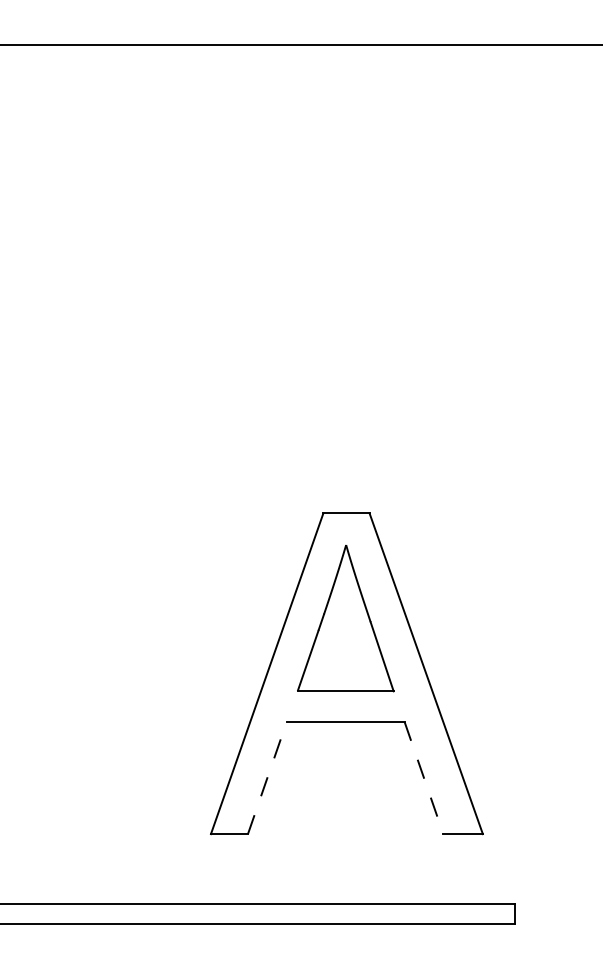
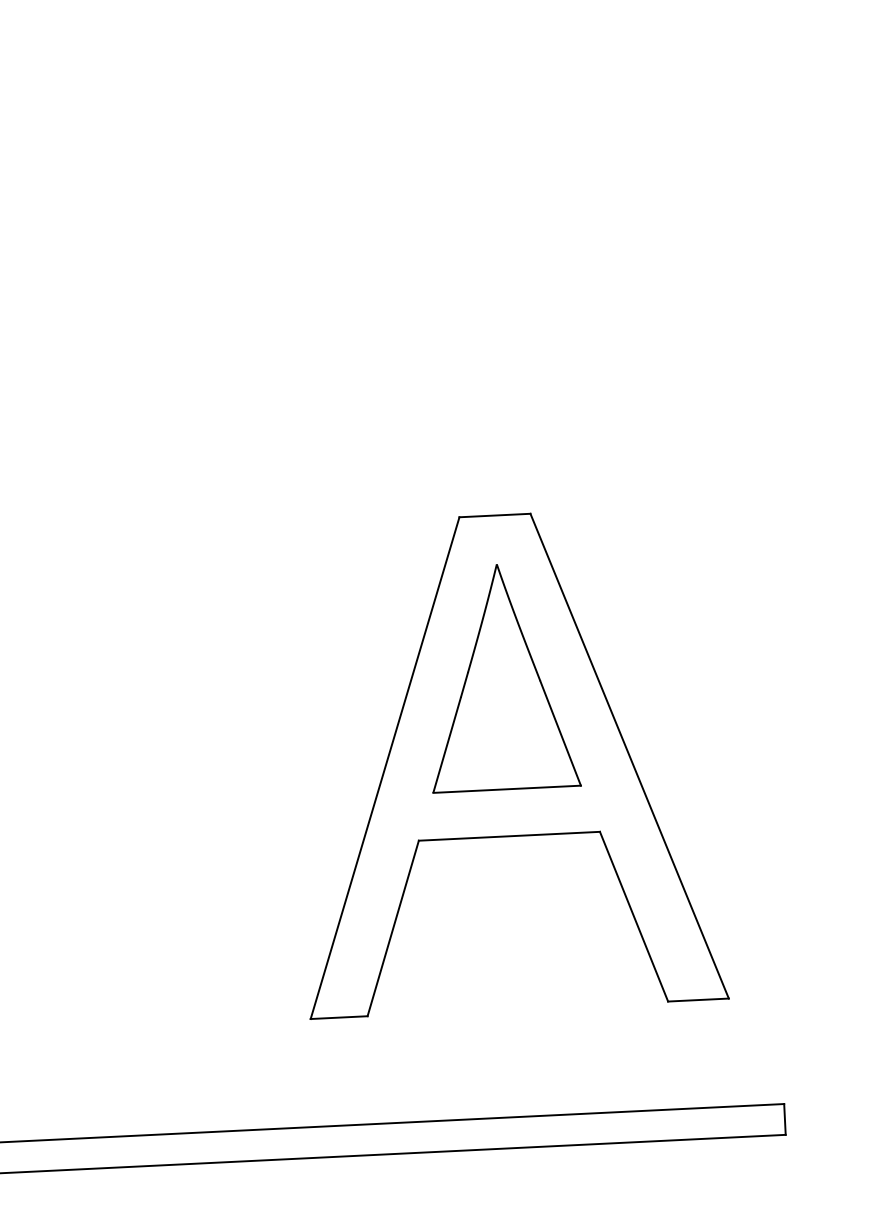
line: (267, 777) -> (393, 927), dashed -> solid
line: (424, 778) -> (634, 917), dashed -> solid

